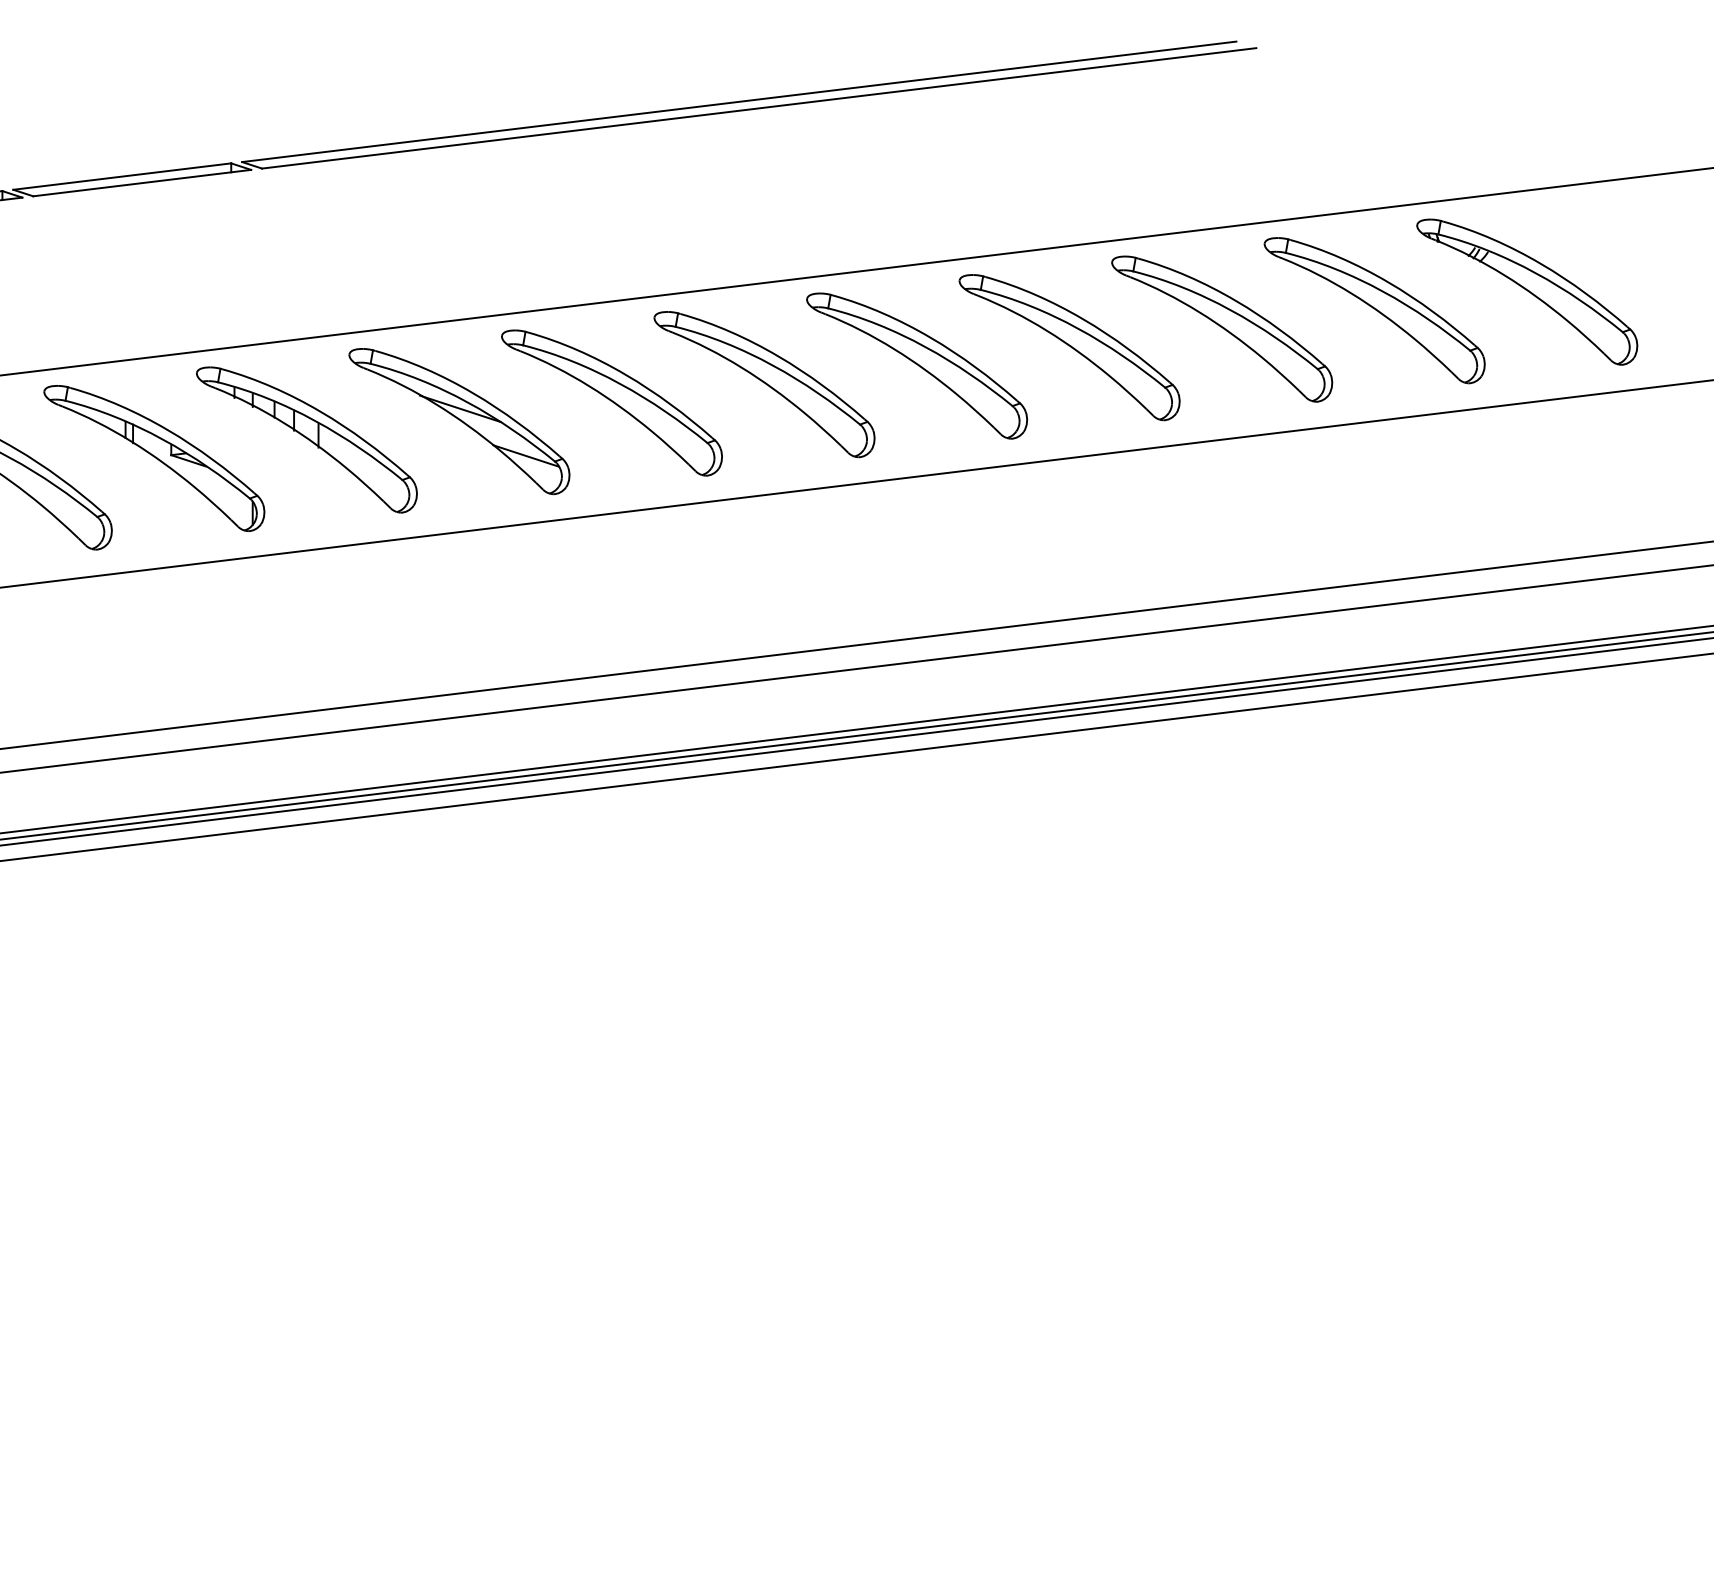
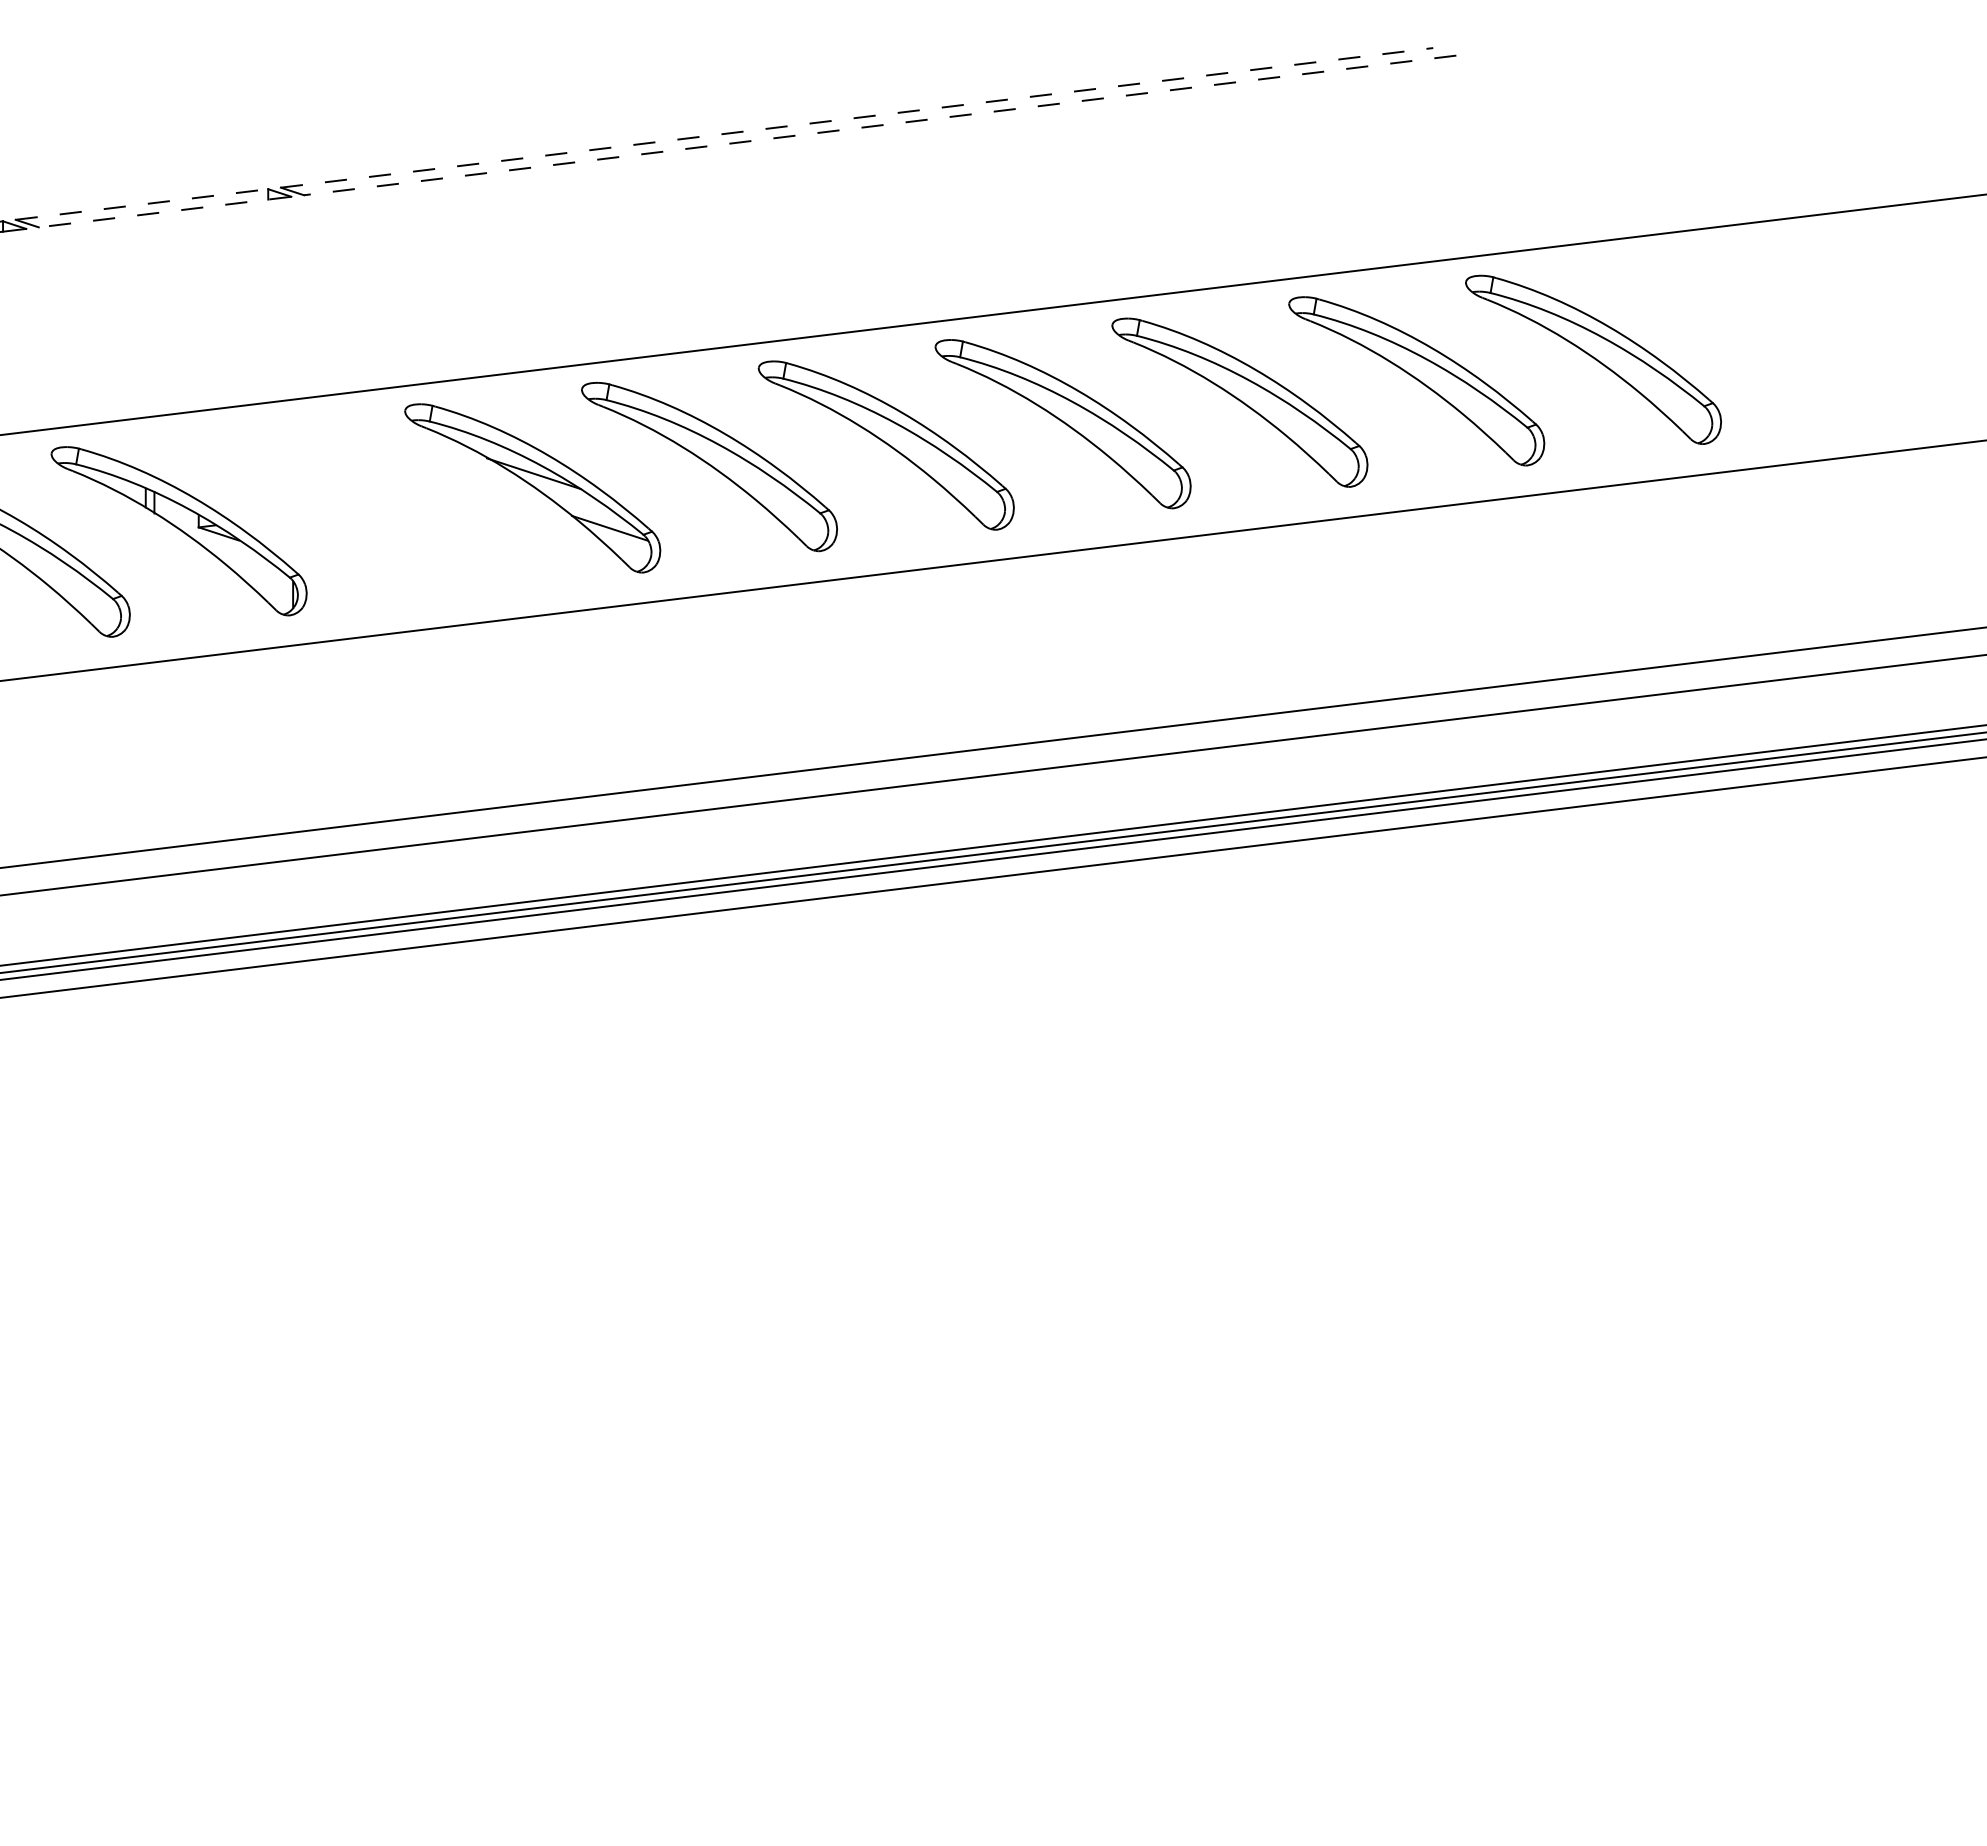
line: (739, 101) -> (857, 117), solid -> dashed
line: (758, 108) -> (879, 125), solid -> dashed
line: (122, 176) -> (142, 204), solid -> dashed
line: (141, 183) -> (164, 212), solid -> dashed
part: (1526, 292) -> (1769, 338), removed
part: (306, 439) -> (355, 509), removed

